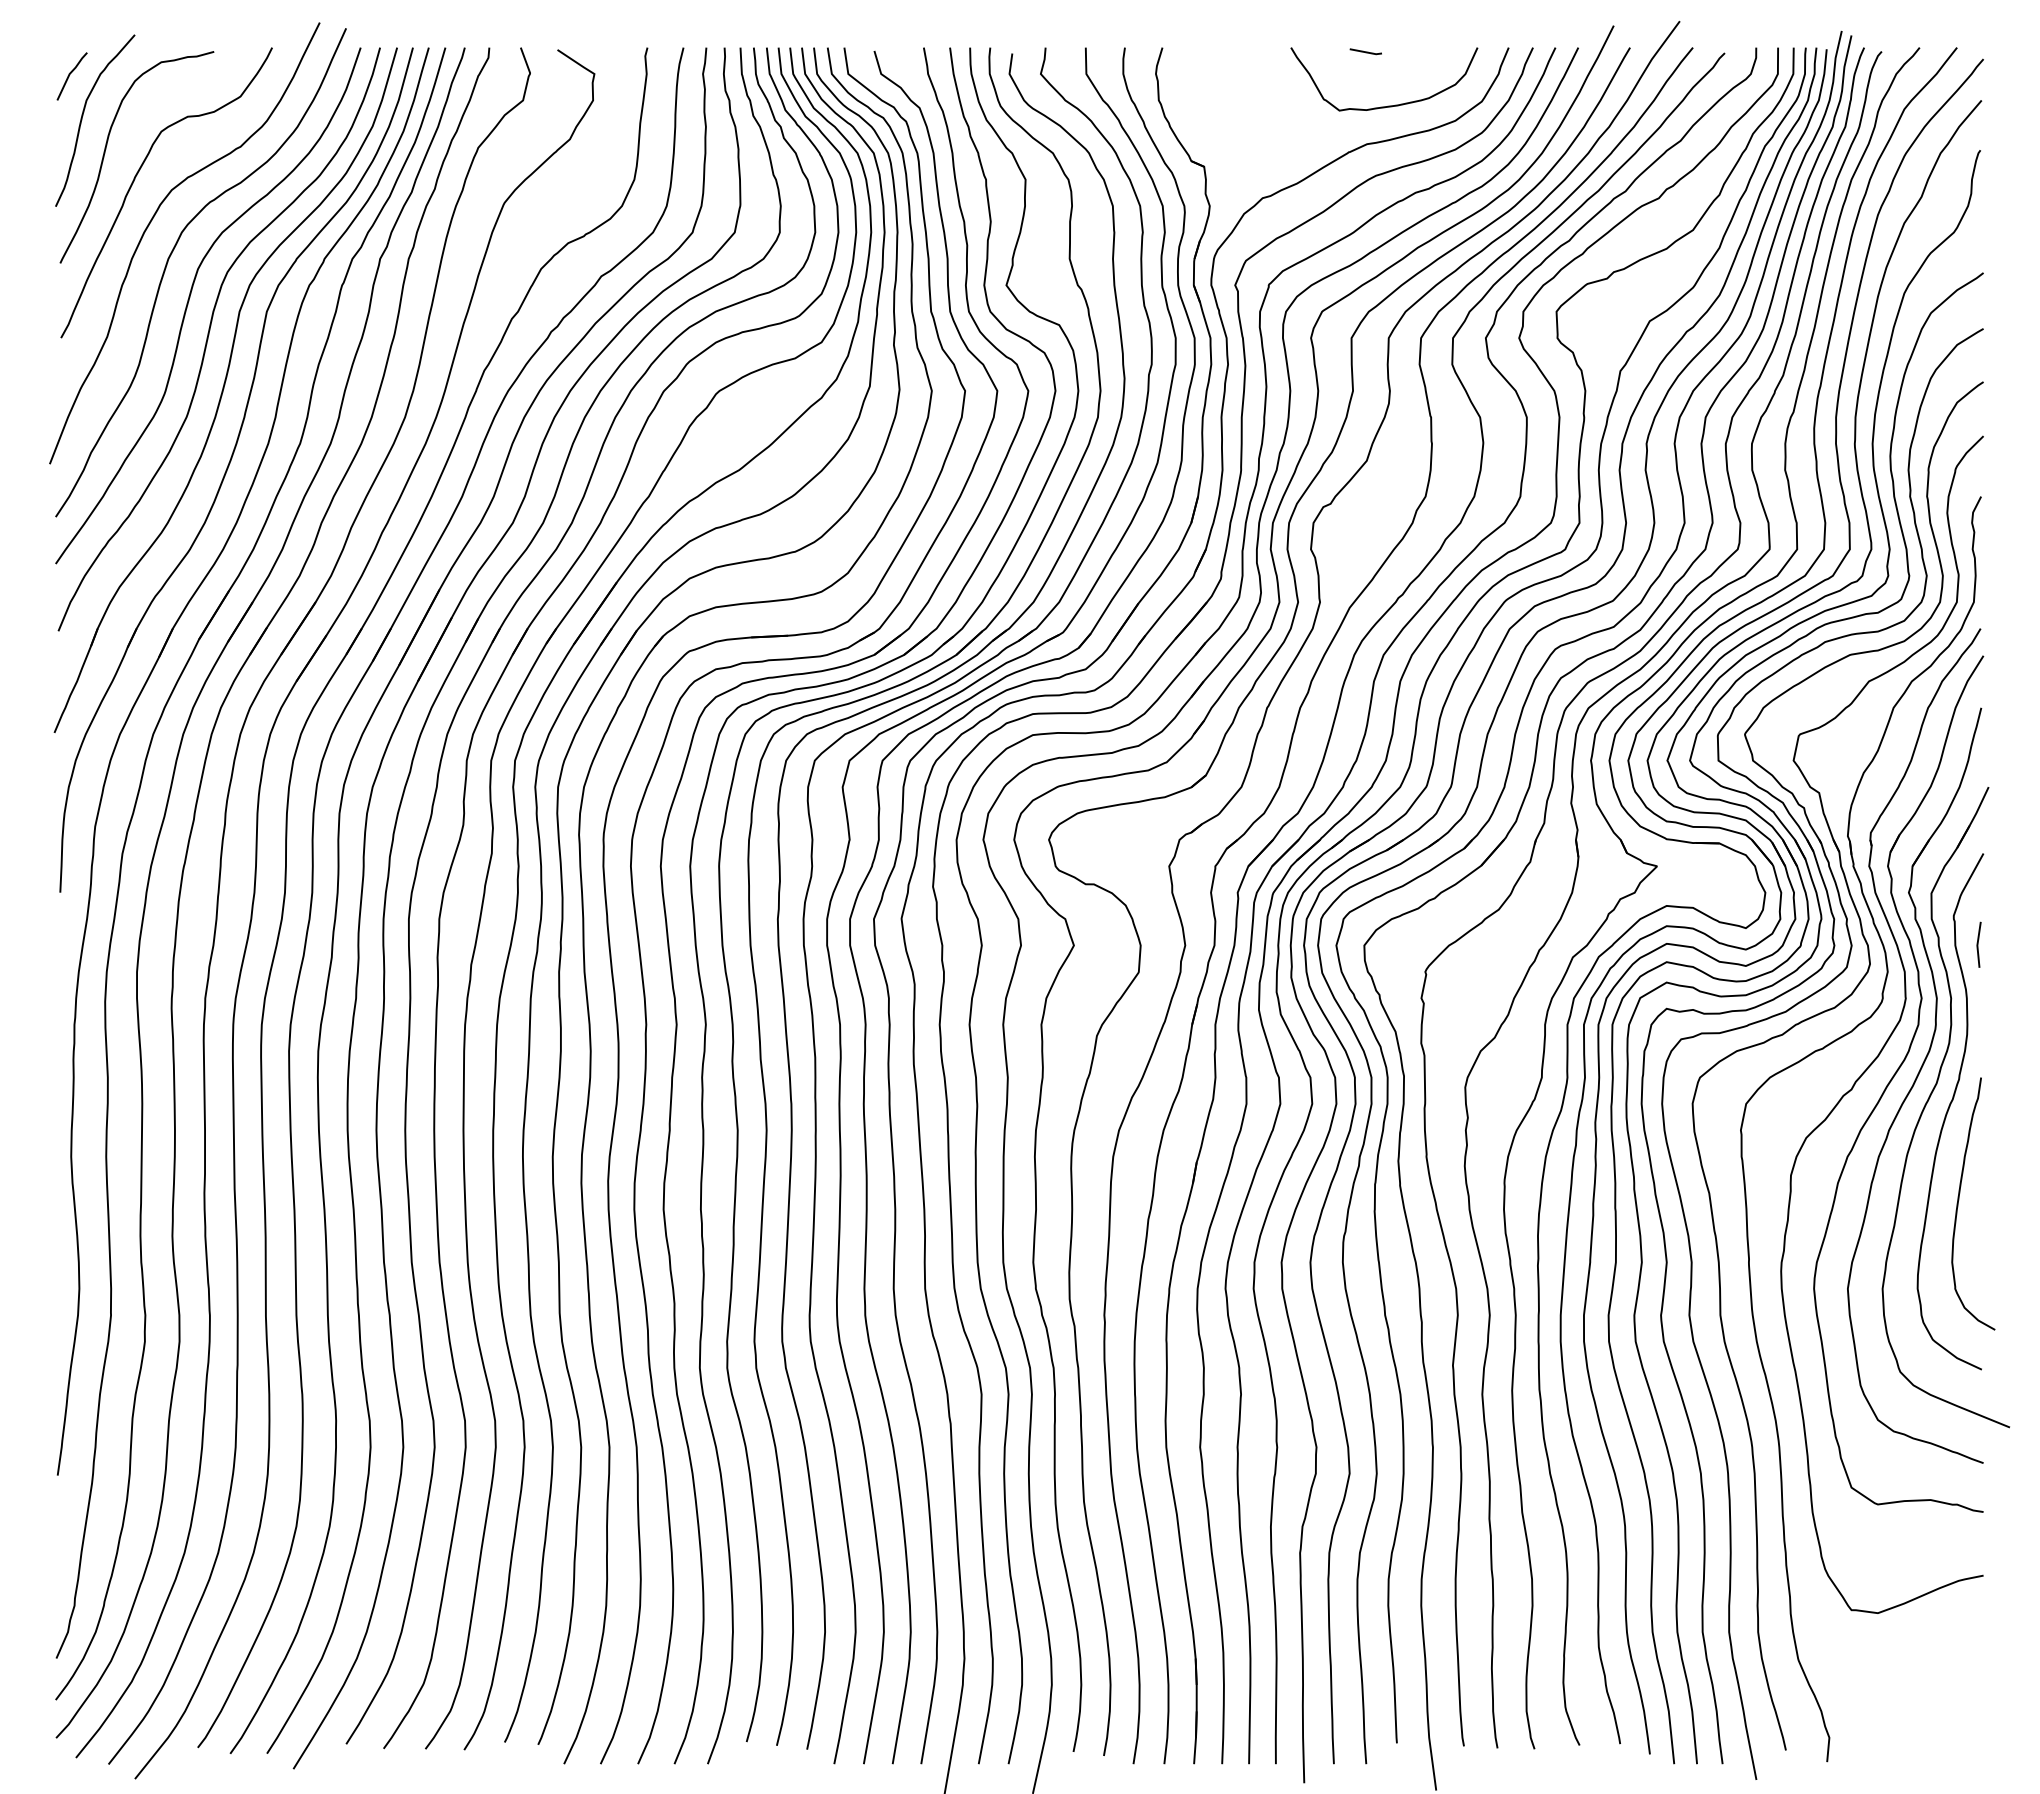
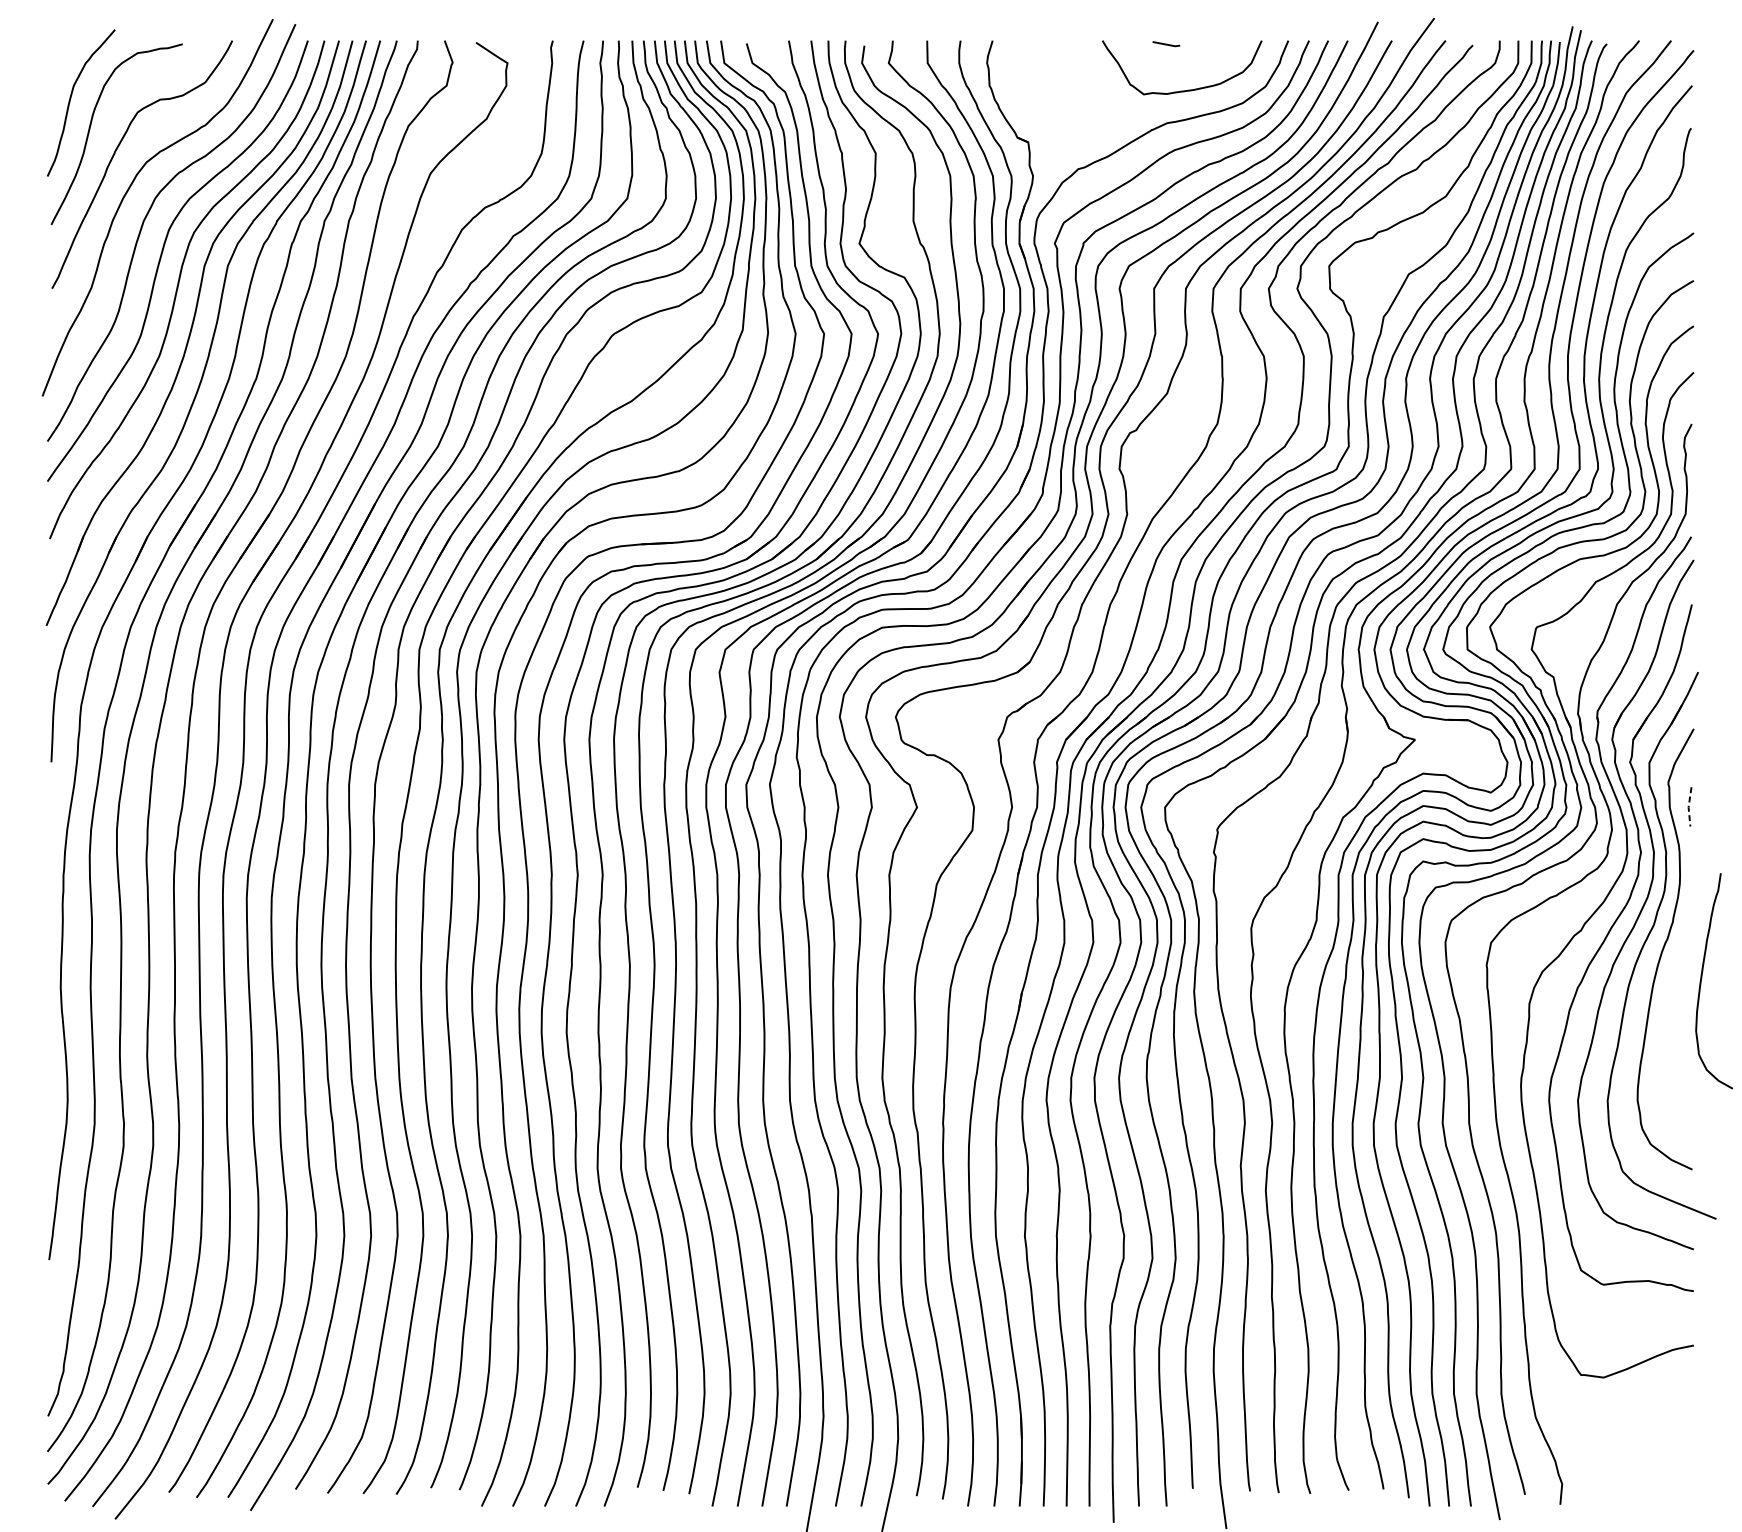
line: (69, 76) -> (59, 65), removed
line: (1977, 945) -> (1688, 807), solid -> dashed
curve: (1959, 1200) -> (1702, 978), moved

